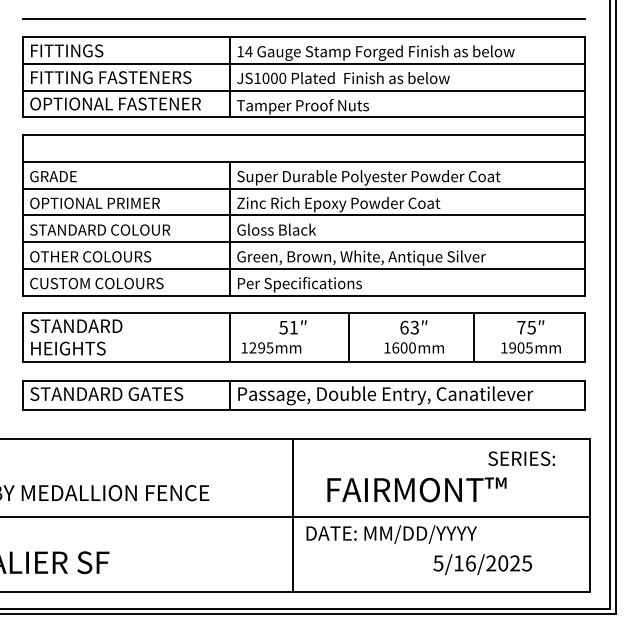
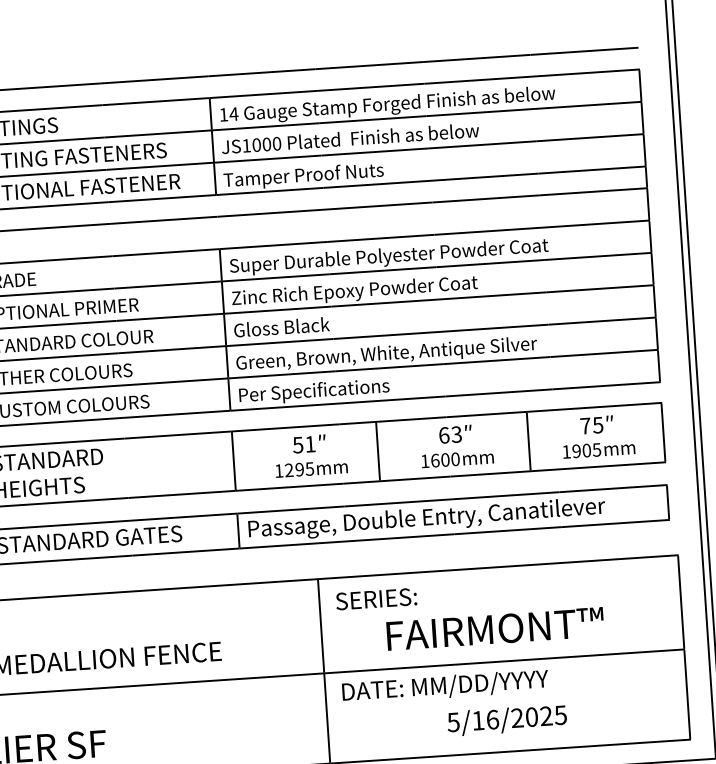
text: (271, 347) -> (311, 468), moved
text: (521, 458) -> (376, 598), moved
text: (416, 489) -> (494, 628), moved
text: (482, 564) -> (506, 720), moved

